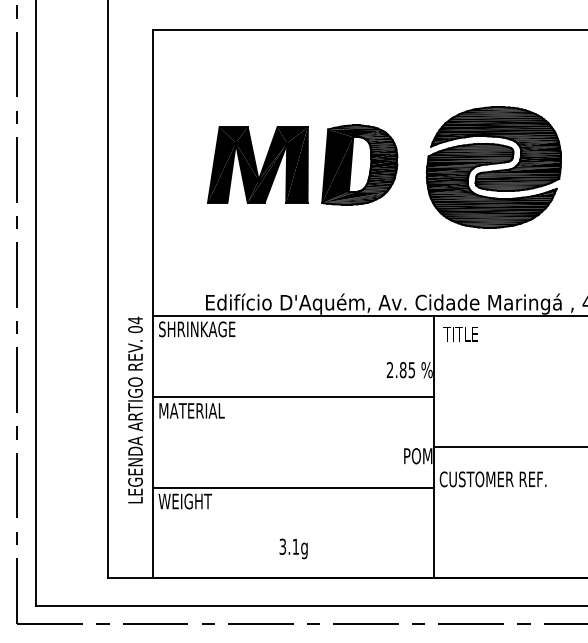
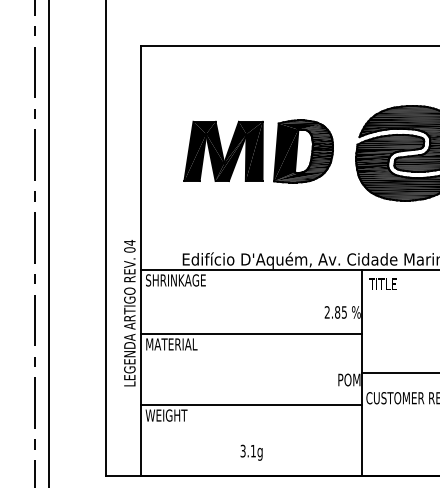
text: (135, 409) -> (129, 312), moved

